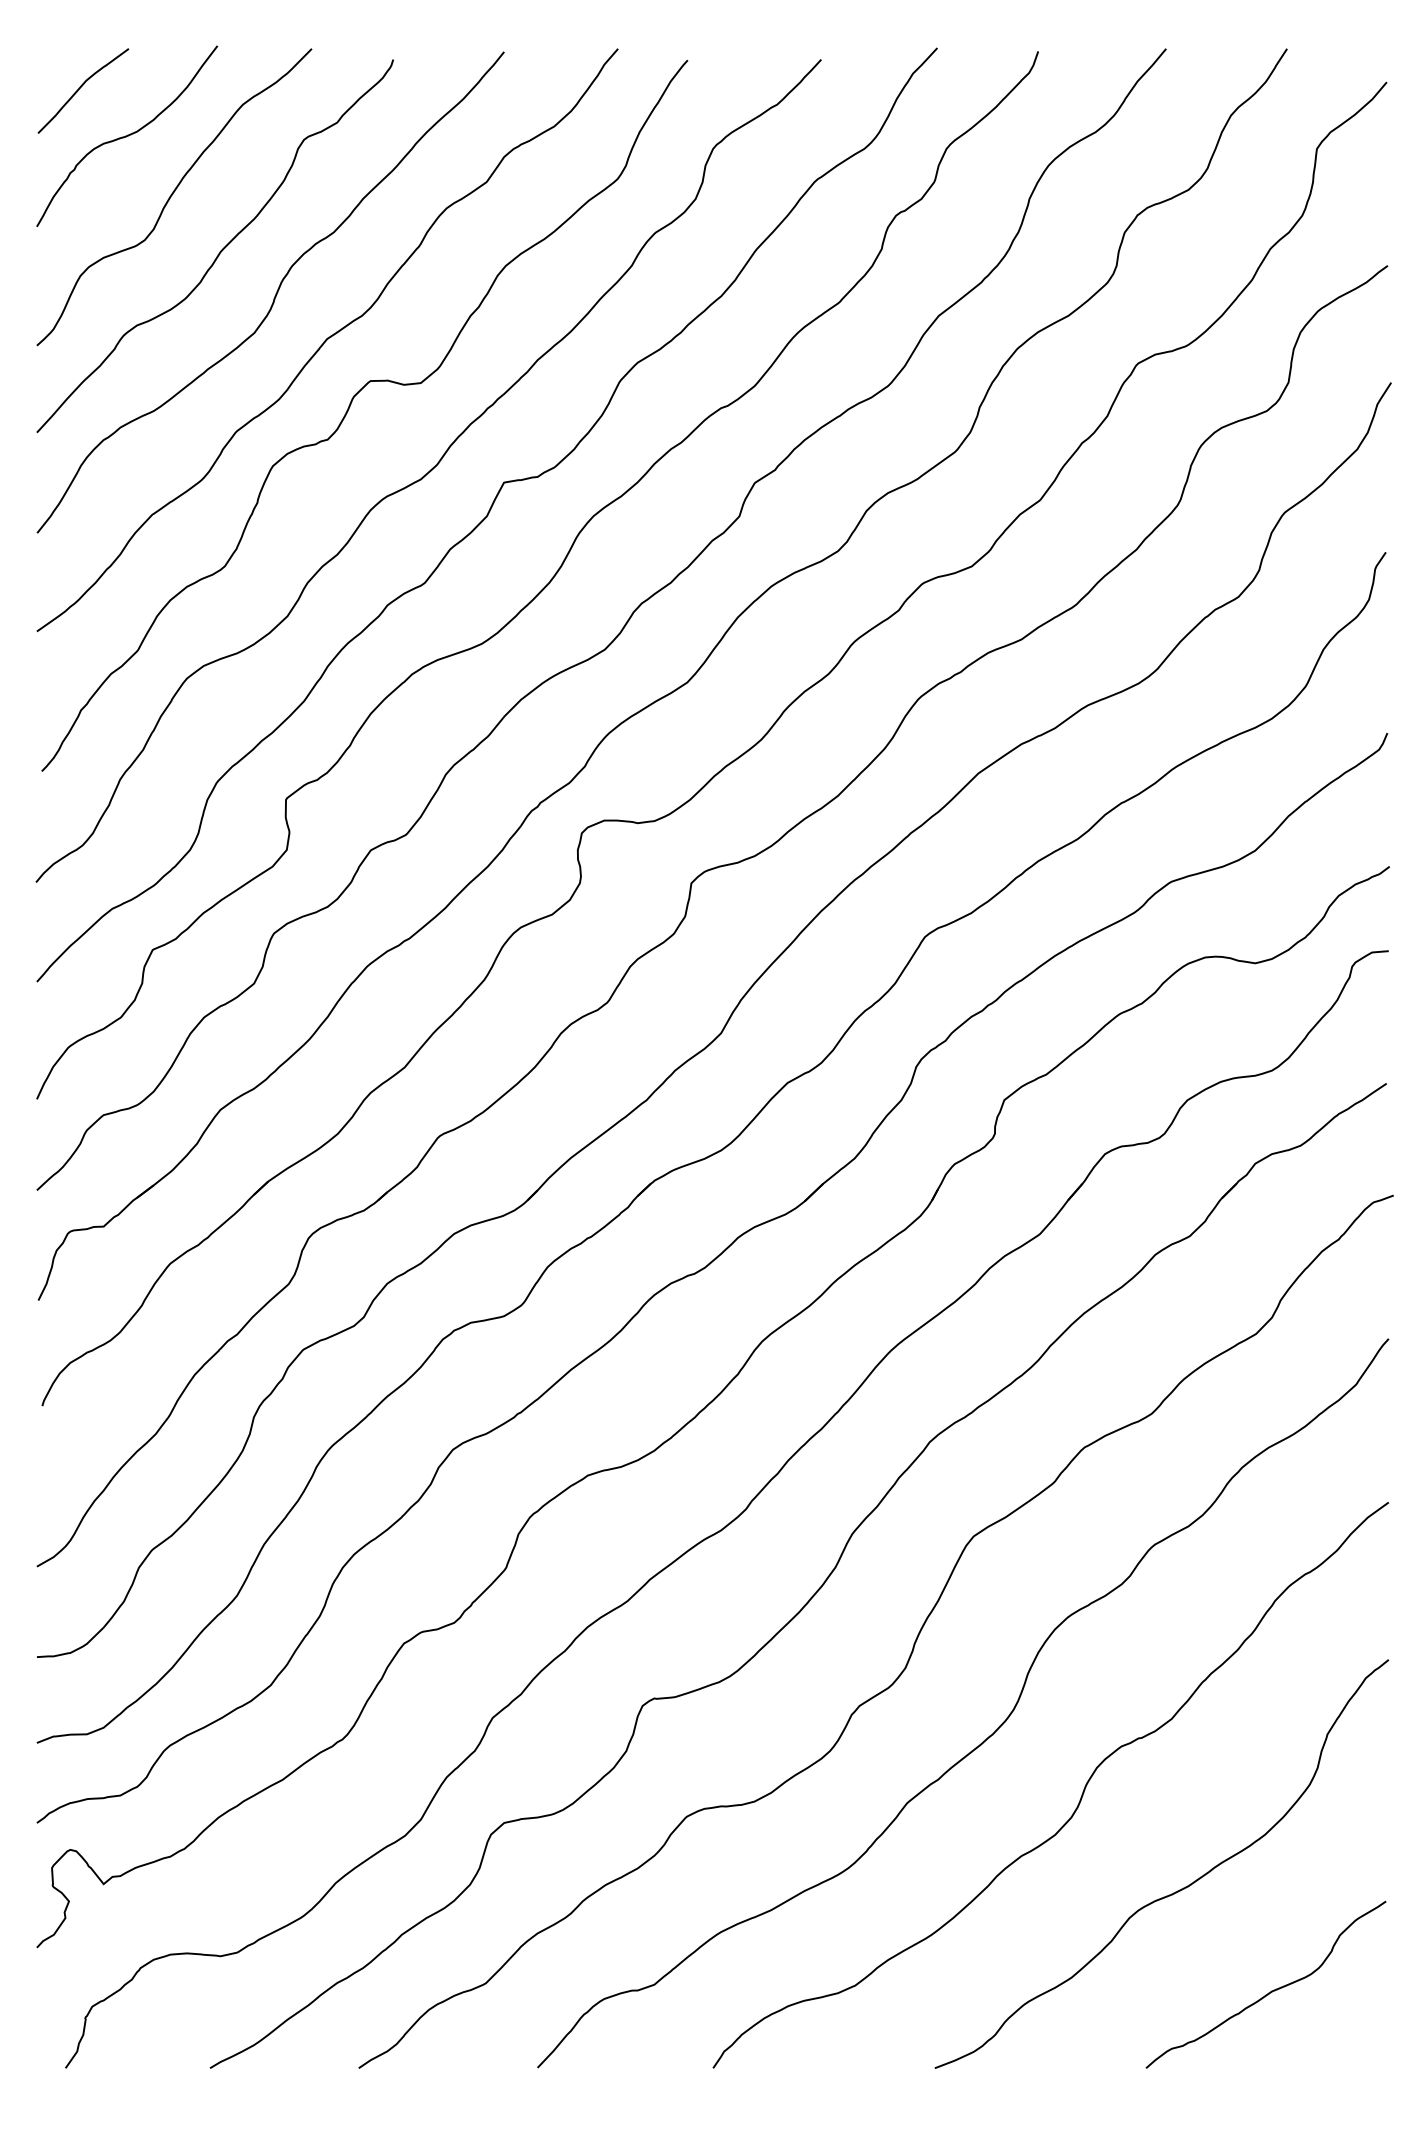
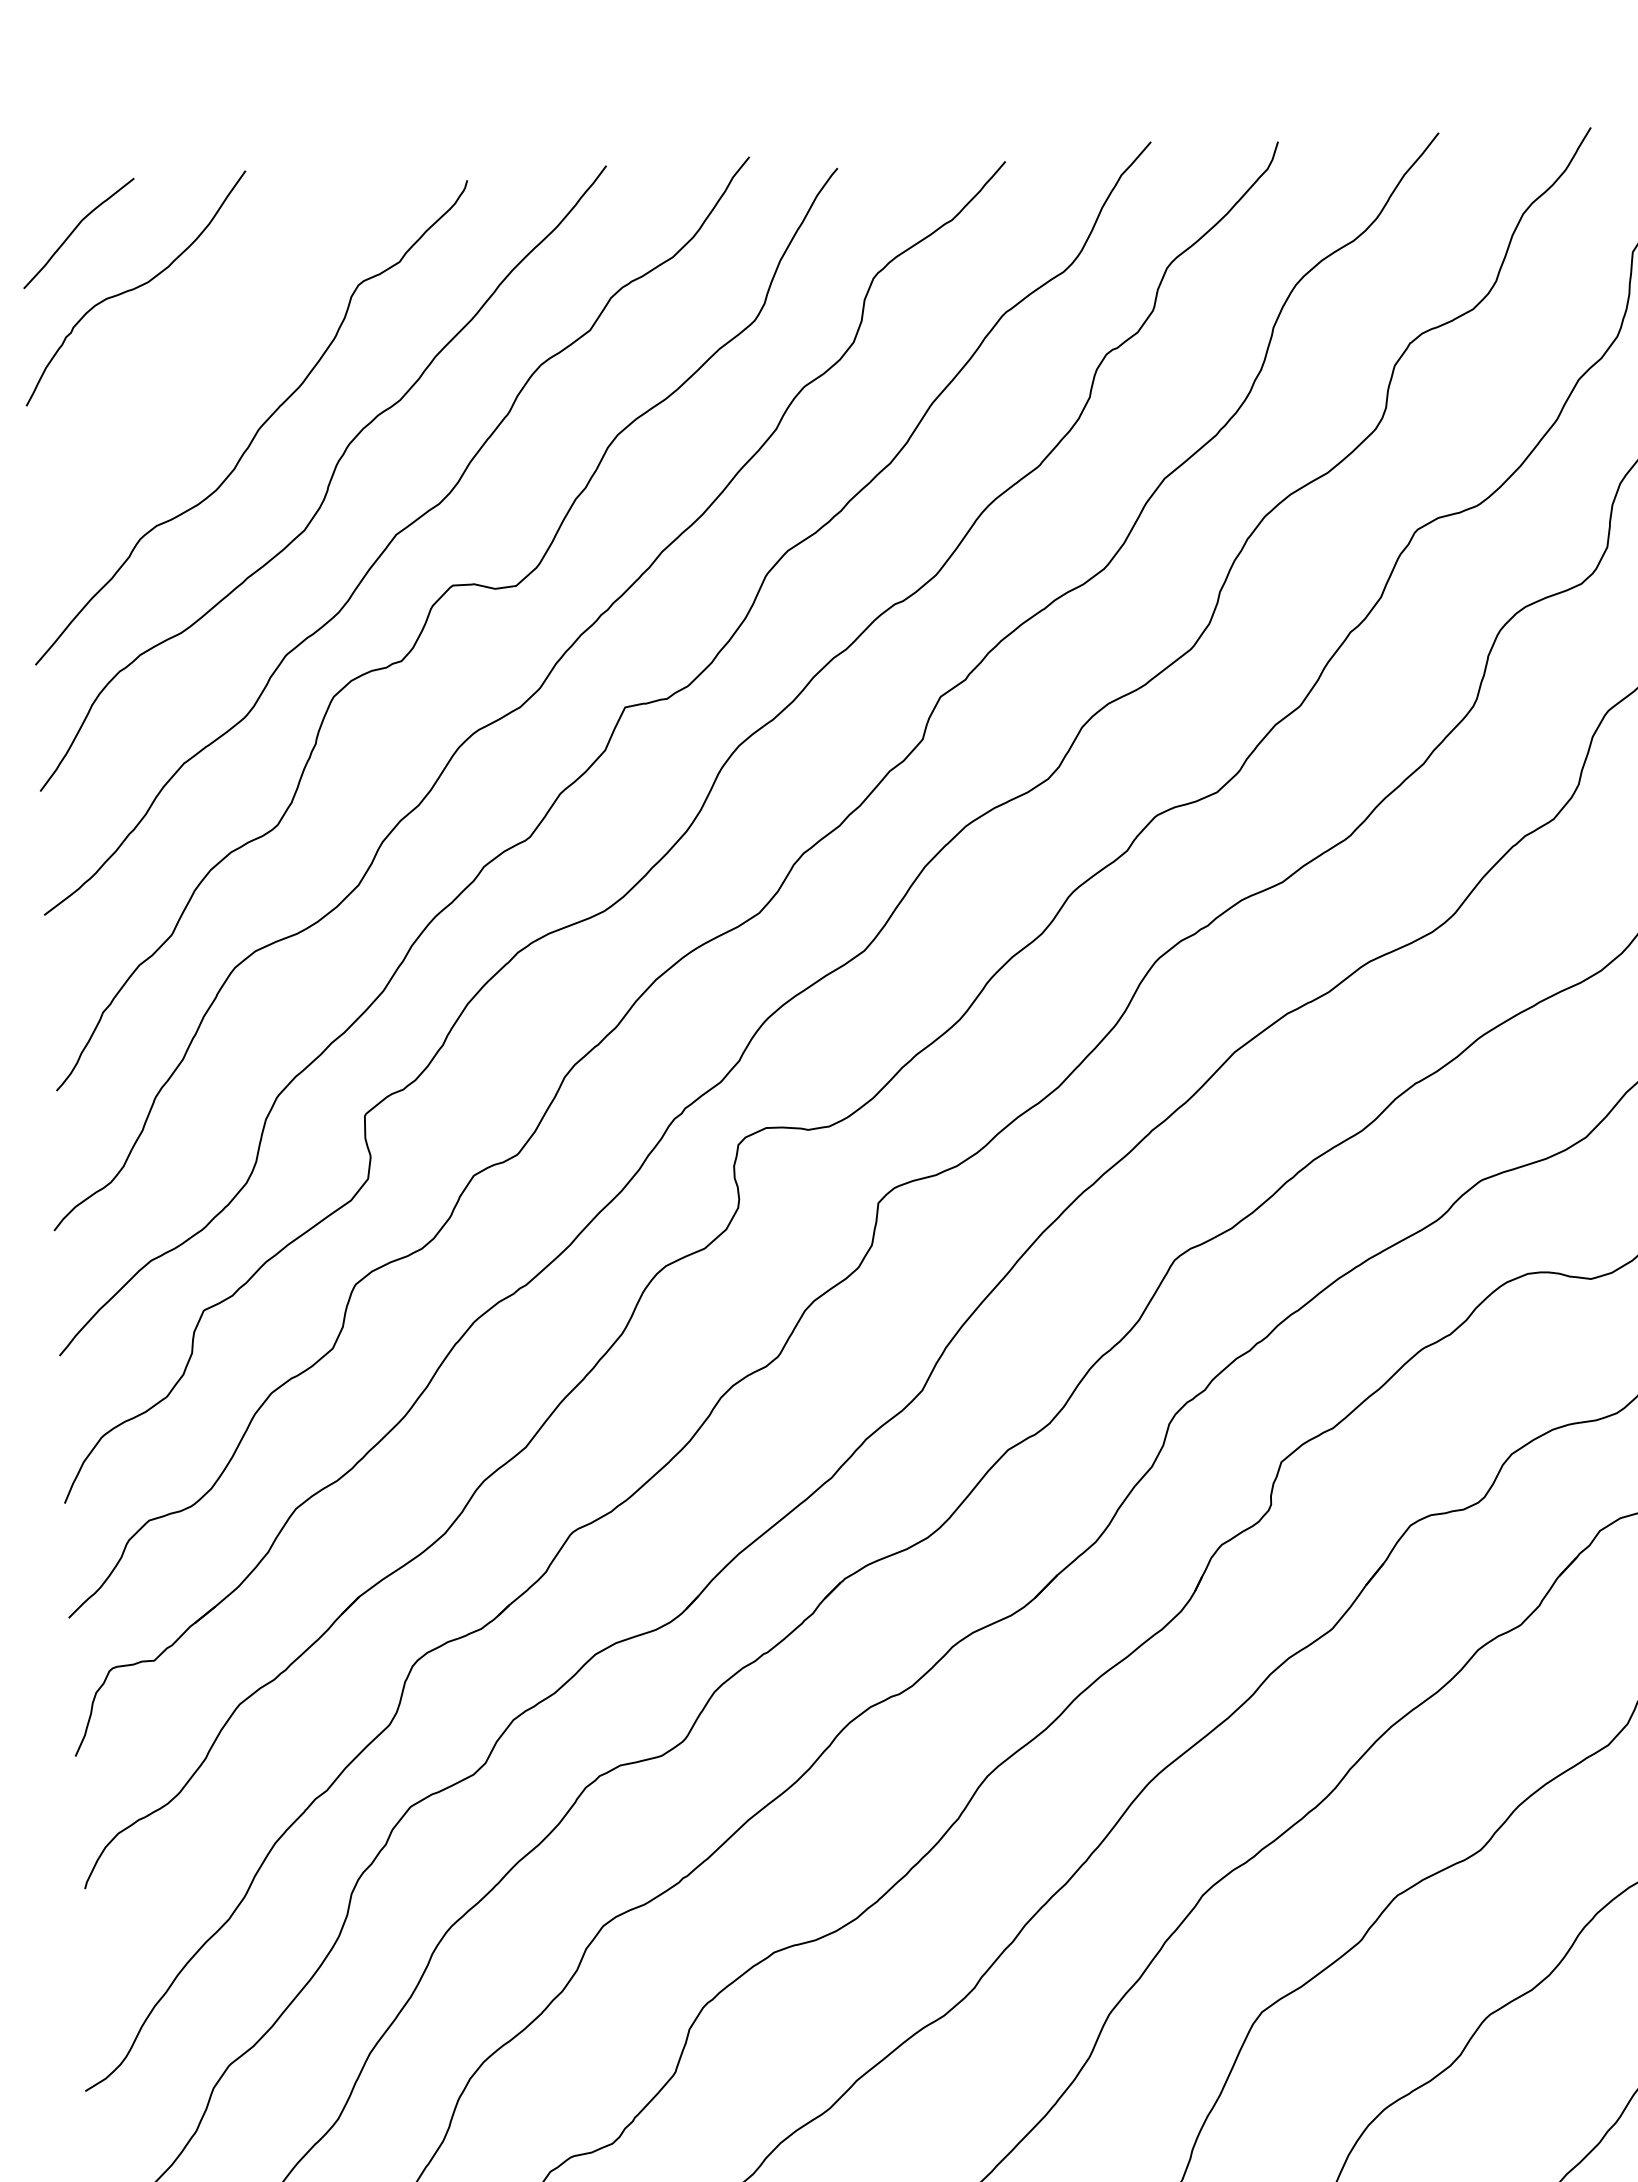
curve: (172, 195) -> (195, 360), removed

